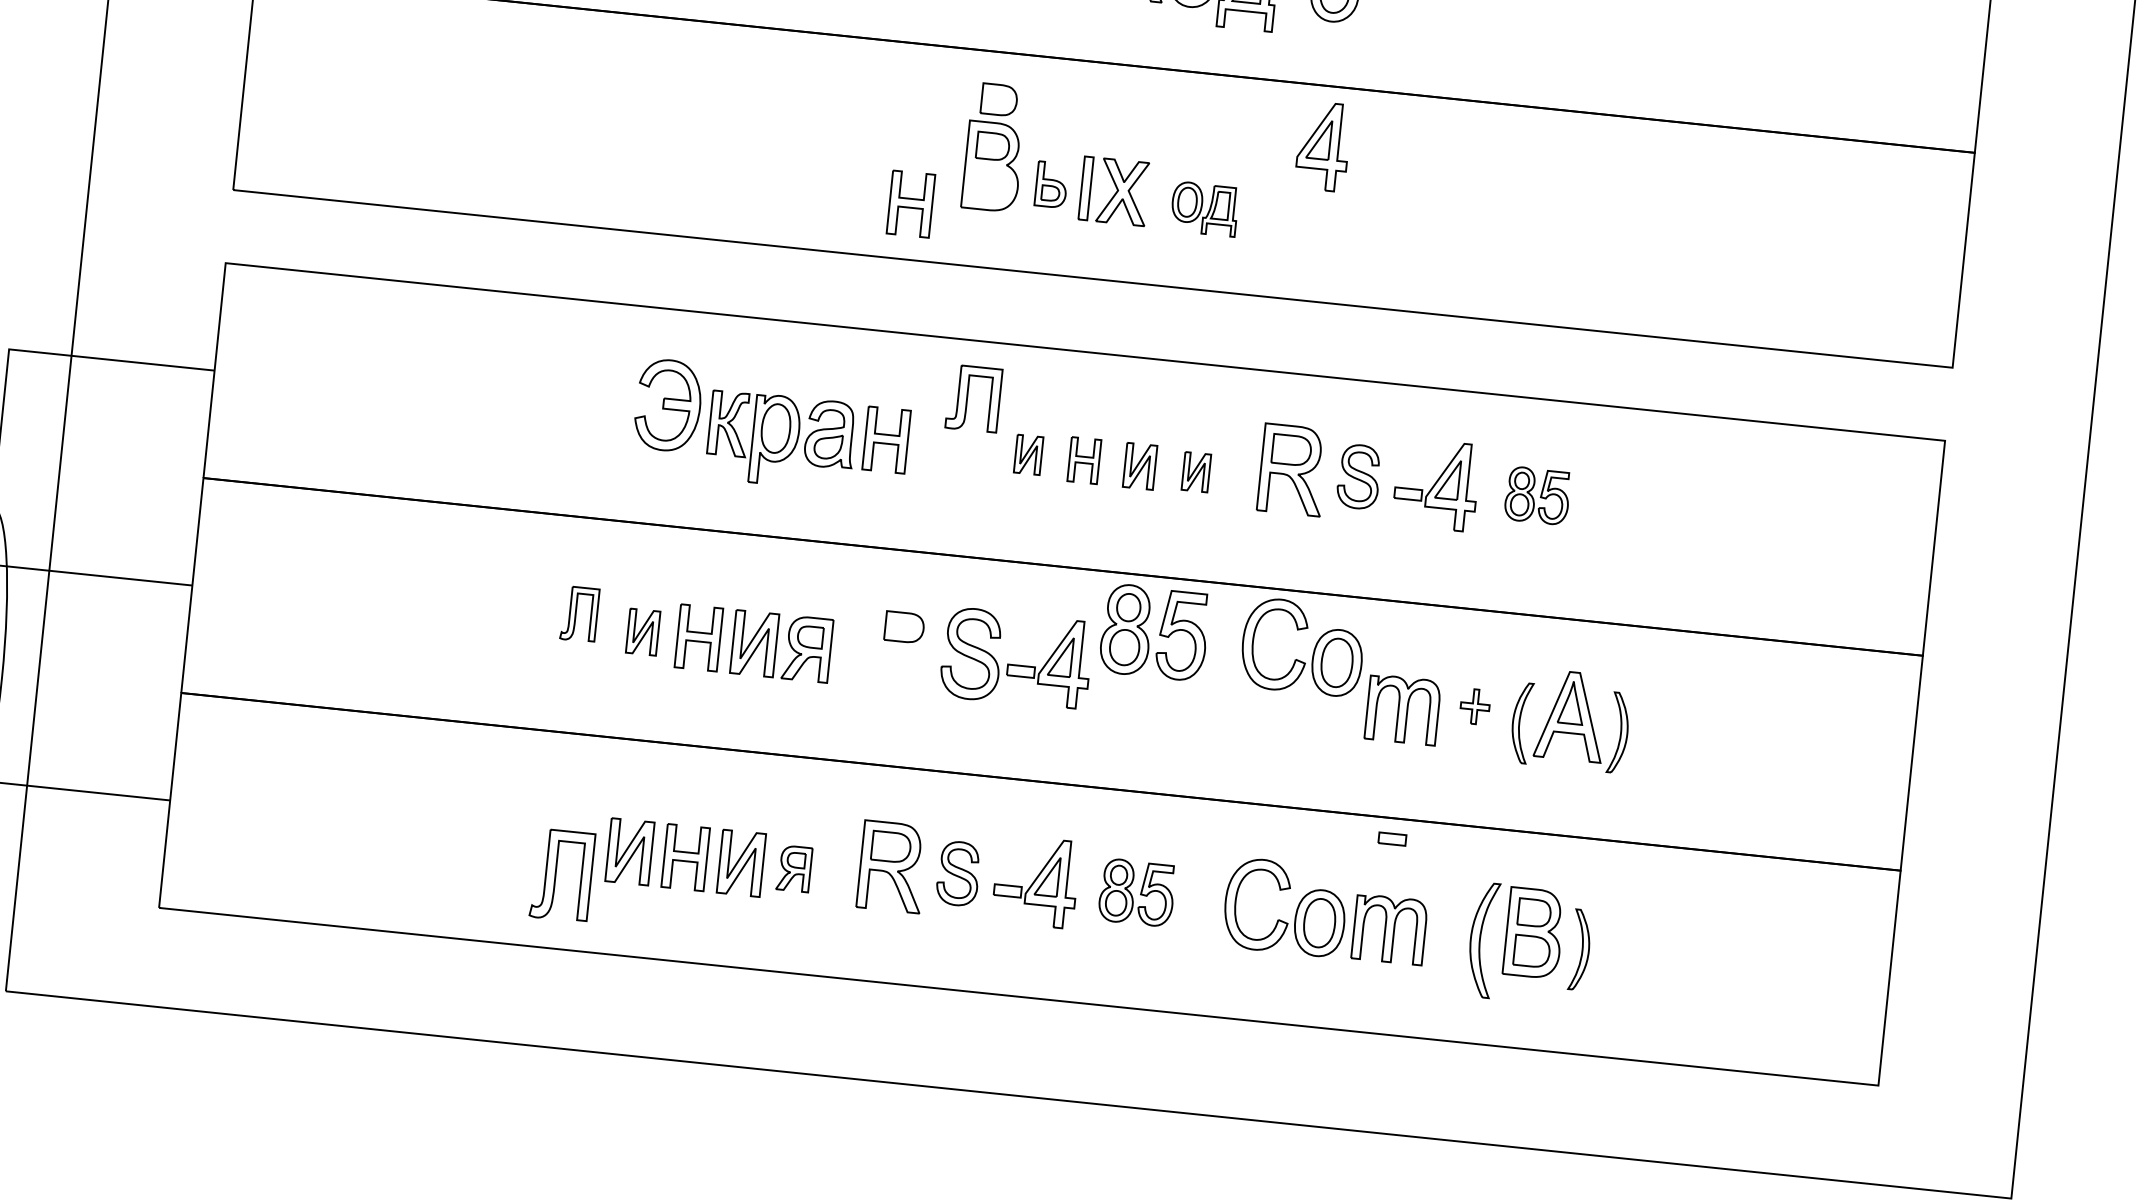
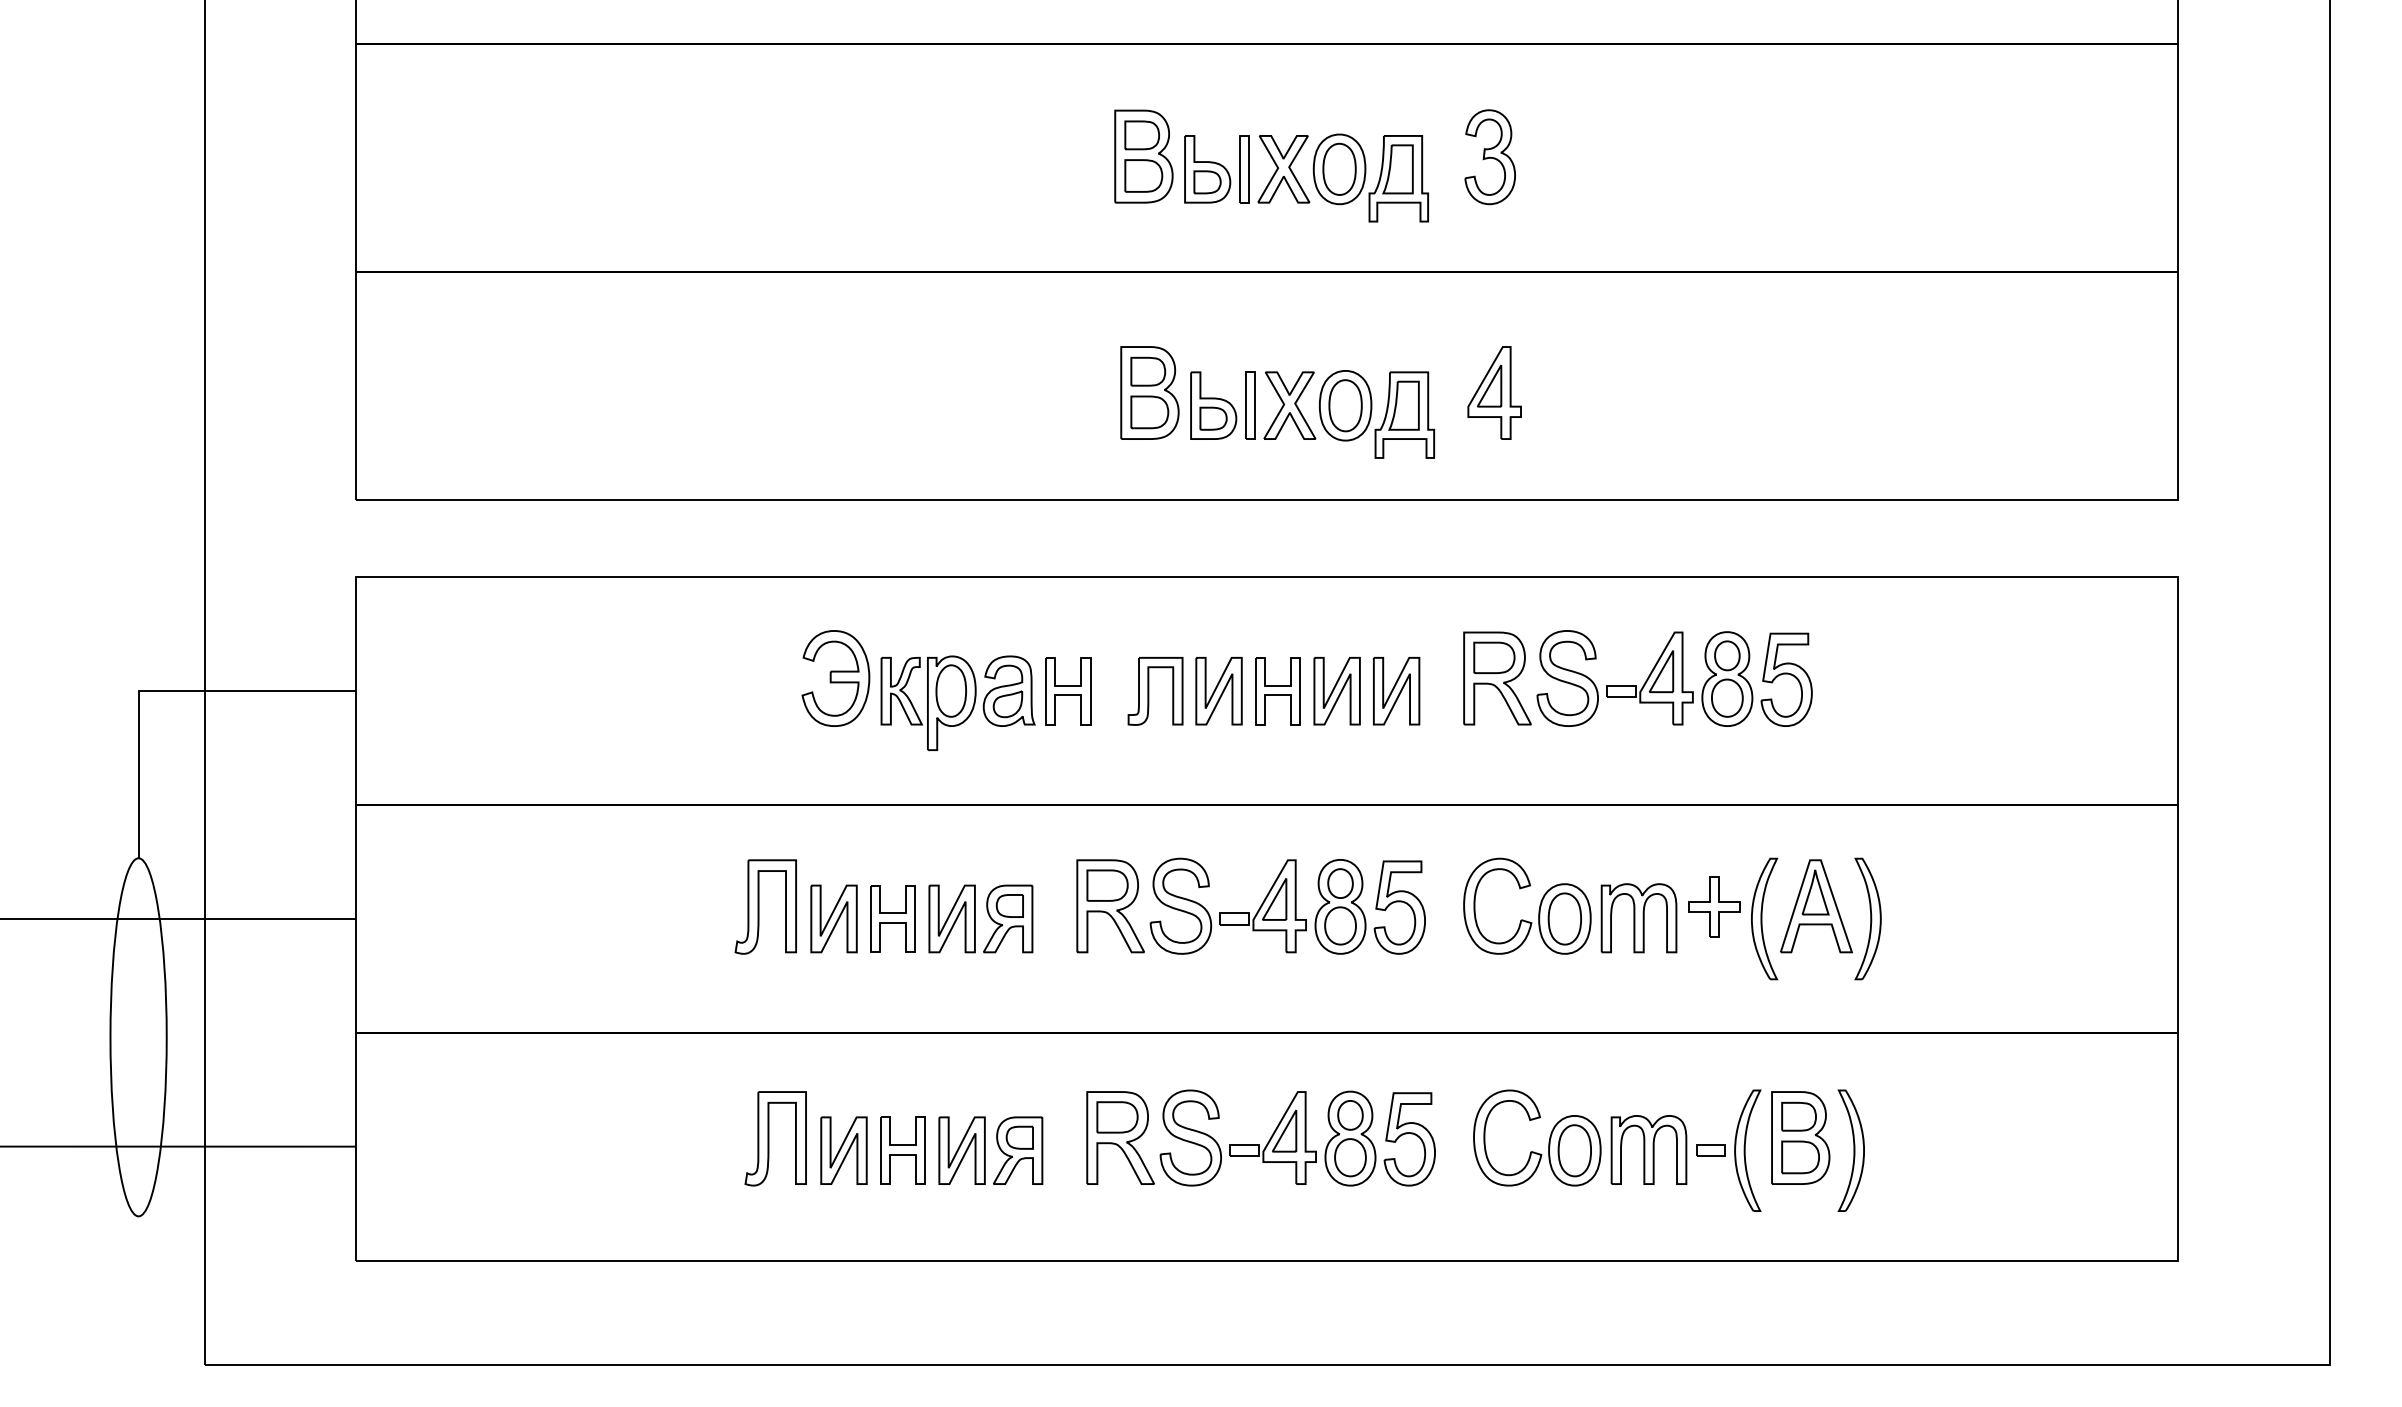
part: (999, 100) -> (1149, 412), moved
part: (1323, 145) -> (1494, 392), moved
part: (1051, 184) -> (1213, 405), size x1.43
part: (910, 204) -> (1068, 441), removed
part: (1204, 209) -> (1376, 414), size x1.67
part: (973, 398) -> (1155, 691), moved
part: (1028, 455) -> (1218, 691), size x1.67
part: (1083, 460) -> (1277, 691), size x1.43
part: (1139, 466) -> (1336, 691), size x1.43
part: (1196, 472) -> (1396, 691), size x1.67
part: (1358, 476) -> (1567, 678), size x1.43
part: (1537, 495) -> (1756, 678), size x1.67
part: (579, 613) -> (765, 906), size x1.67
part: (642, 631) -> (833, 918), size x1.43
part: (1153, 632) -> (1369, 906), moved
part: (905, 647) -> (1110, 906), added
part: (1314, 647) -> (1539, 905), moved
part: (1475, 706) -> (1714, 906), size x1.67
part: (1521, 722) -> (1764, 918), size x1.43
part: (1618, 732) -> (1867, 918), size x1.43
part: (1391, 838) -> (1710, 1150), moved
part: (794, 868) -> (1018, 1150), size x1.43
part: (958, 873) -> (1190, 1137), size x1.43
part: (562, 875) -> (775, 1138), moved
part: (1136, 892) -> (1379, 1138), size x1.43
part: (1579, 949) -> (1850, 1150), size x1.43

